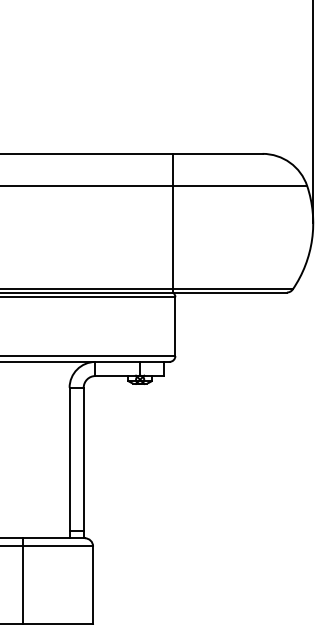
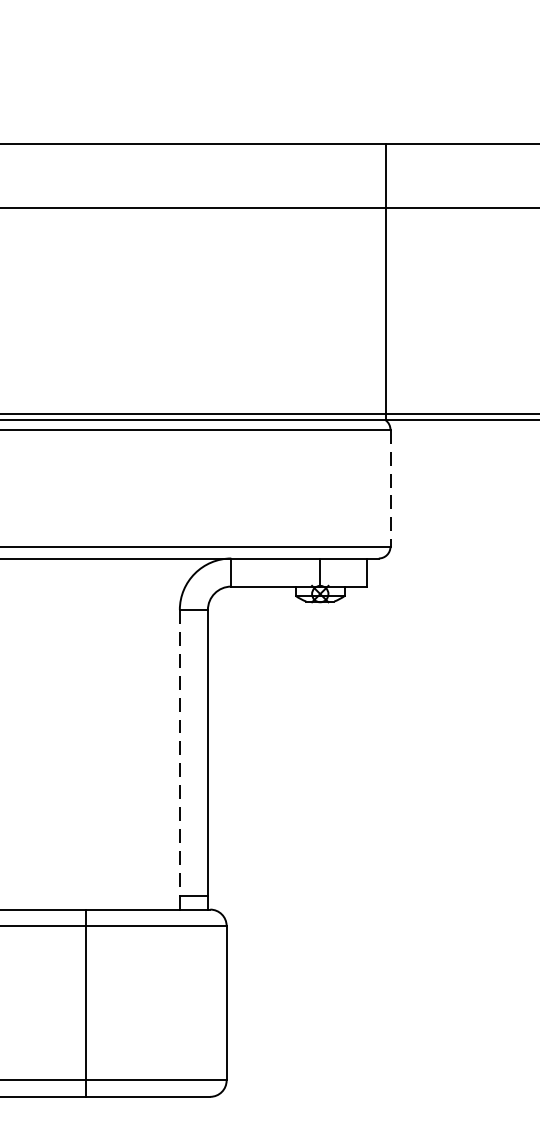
line: (175, 327) -> (390, 489), solid -> dashed
line: (69, 459) -> (179, 752), solid -> dashed

